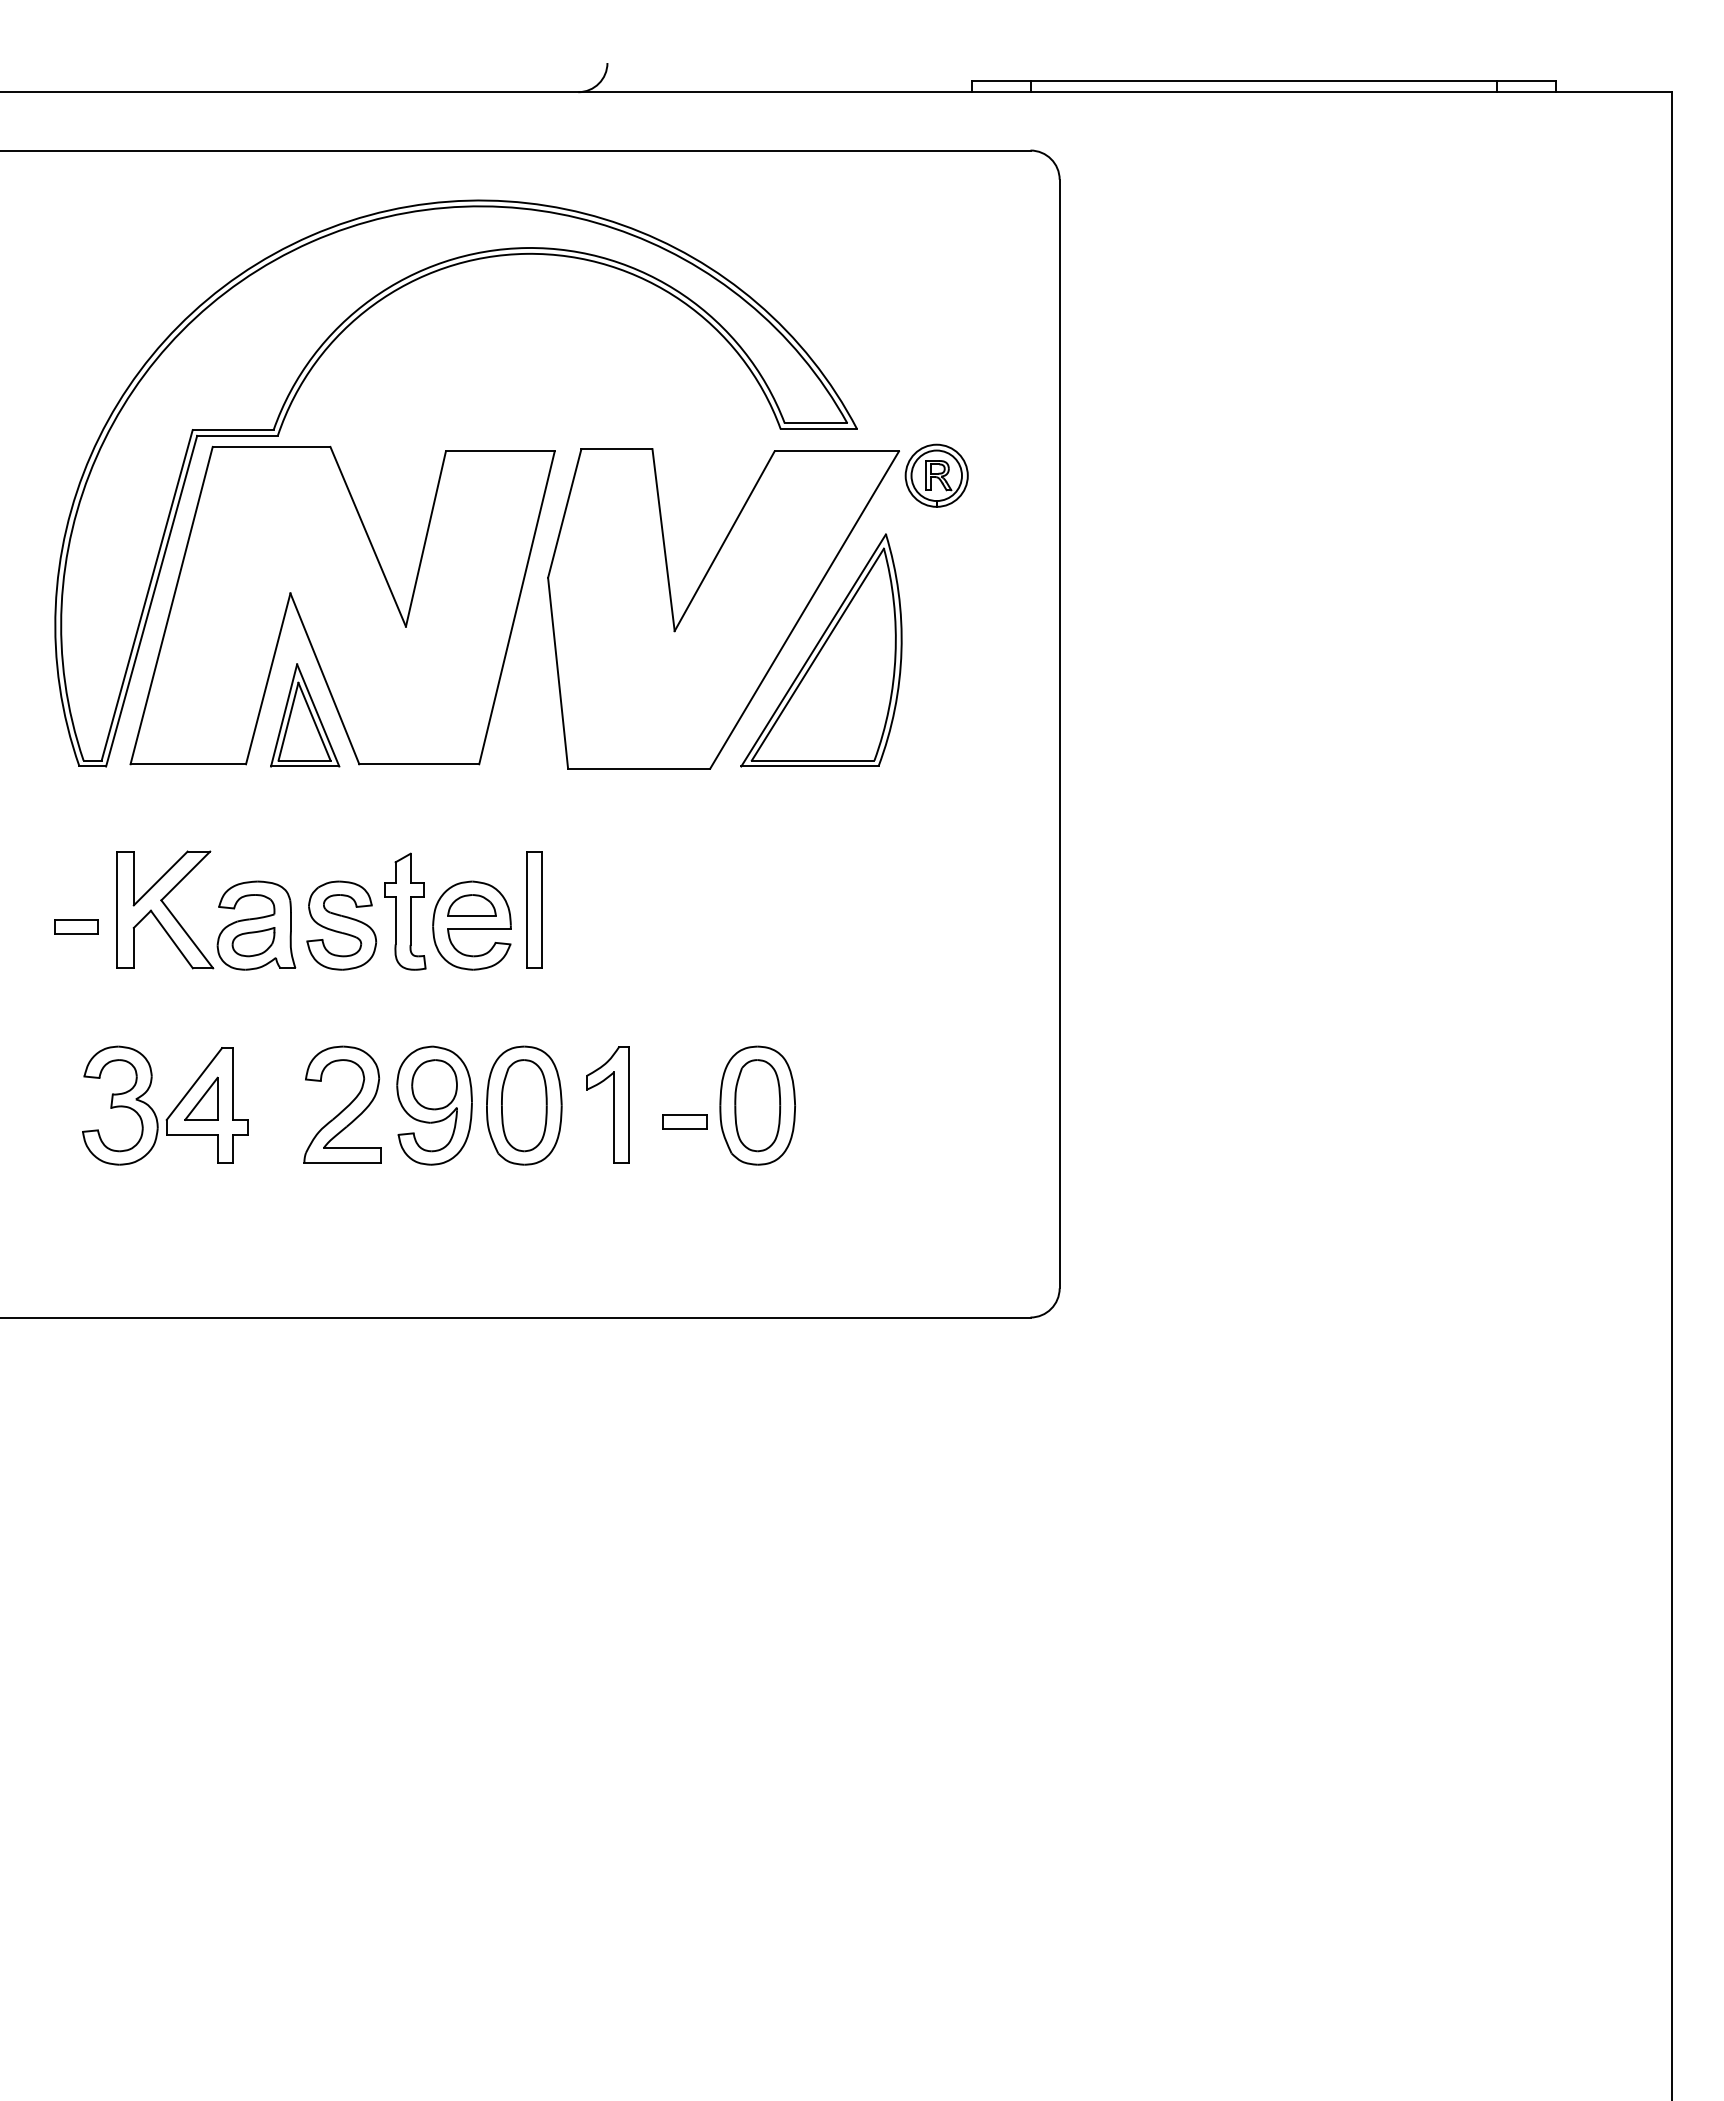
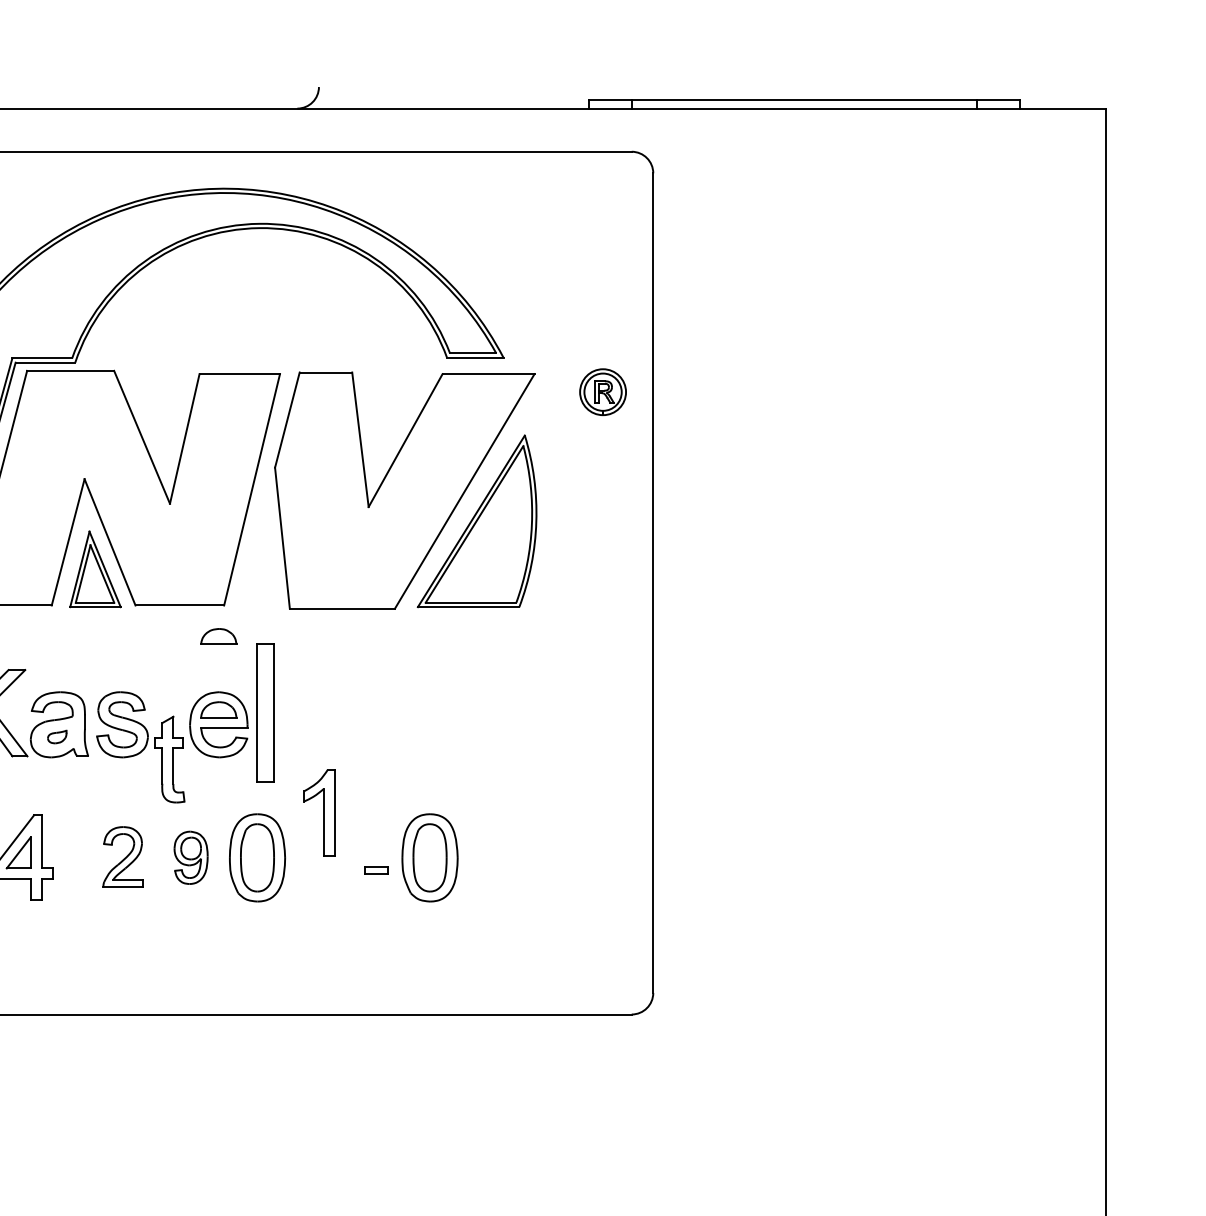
part: (936, 475) -> (602, 391), moved
part: (471, 806) -> (218, 636), added
part: (534, 909) -> (265, 712), size x1.6
part: (405, 911) -> (169, 759), moved
part: (253, 942) -> (57, 737), size x0.6
part: (342, 1104) -> (123, 857), size x0.7
part: (607, 1104) -> (318, 812), moved
part: (434, 1105) -> (191, 857), size x0.6
part: (684, 1121) -> (375, 869), size x0.7

